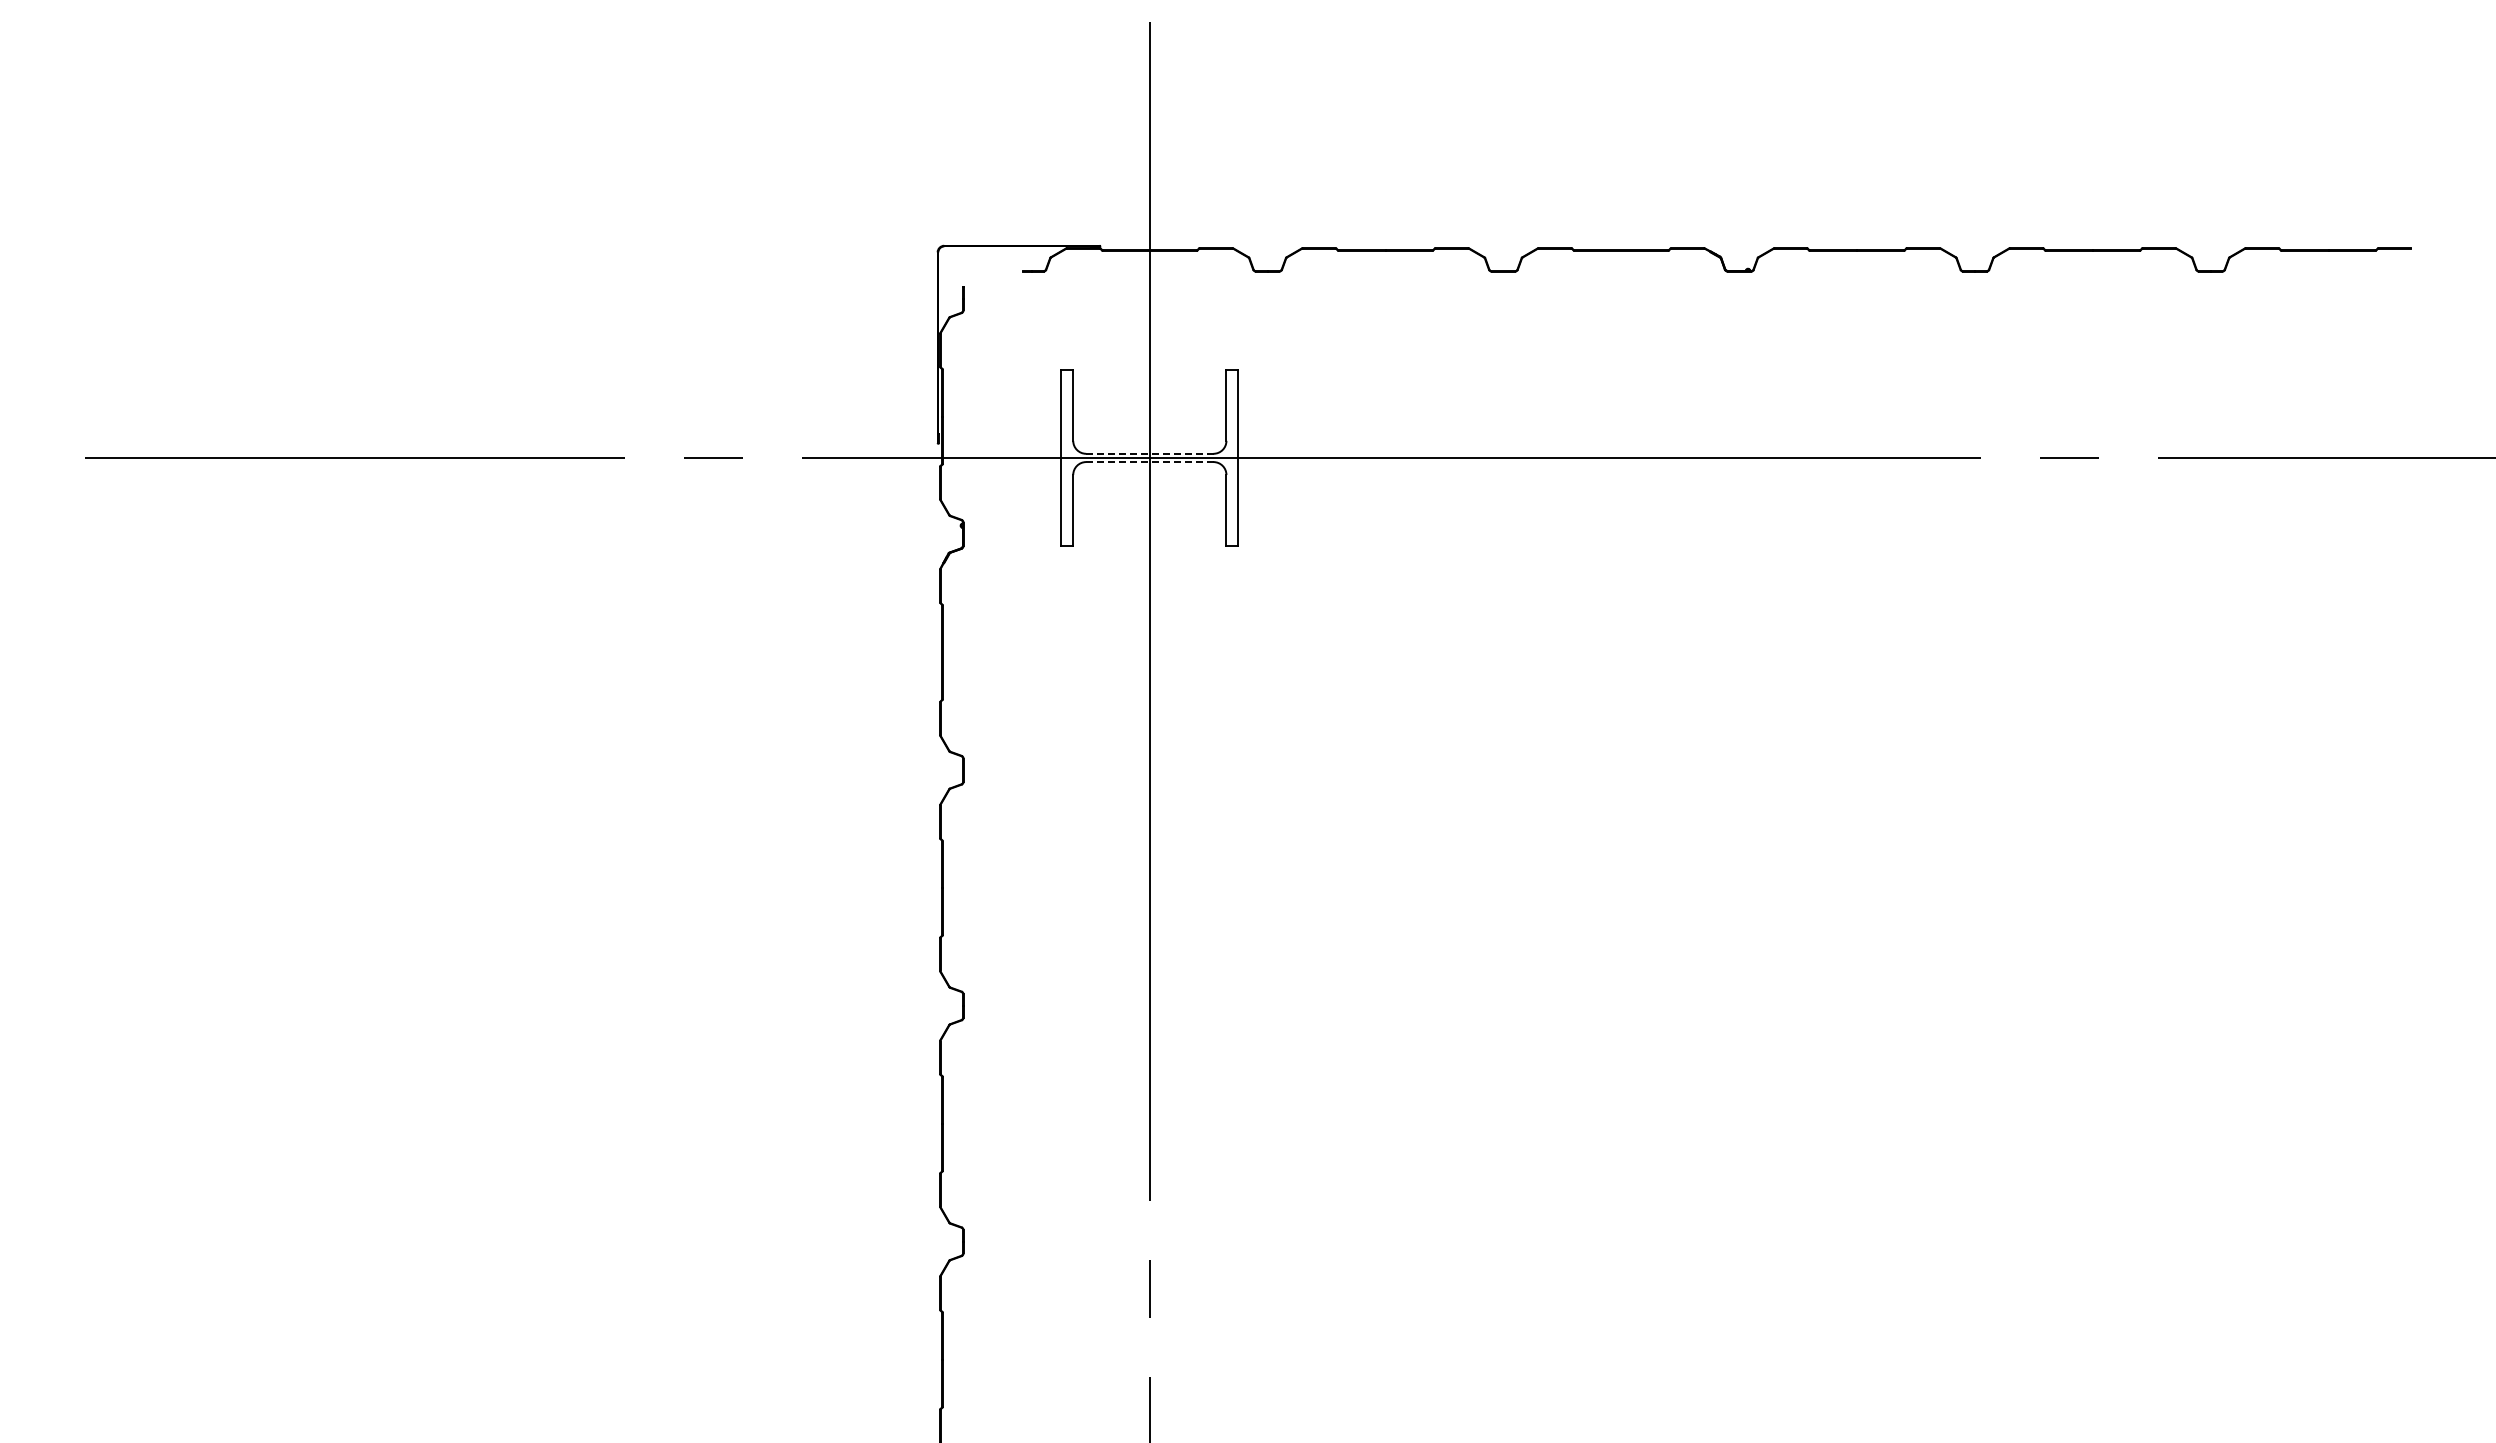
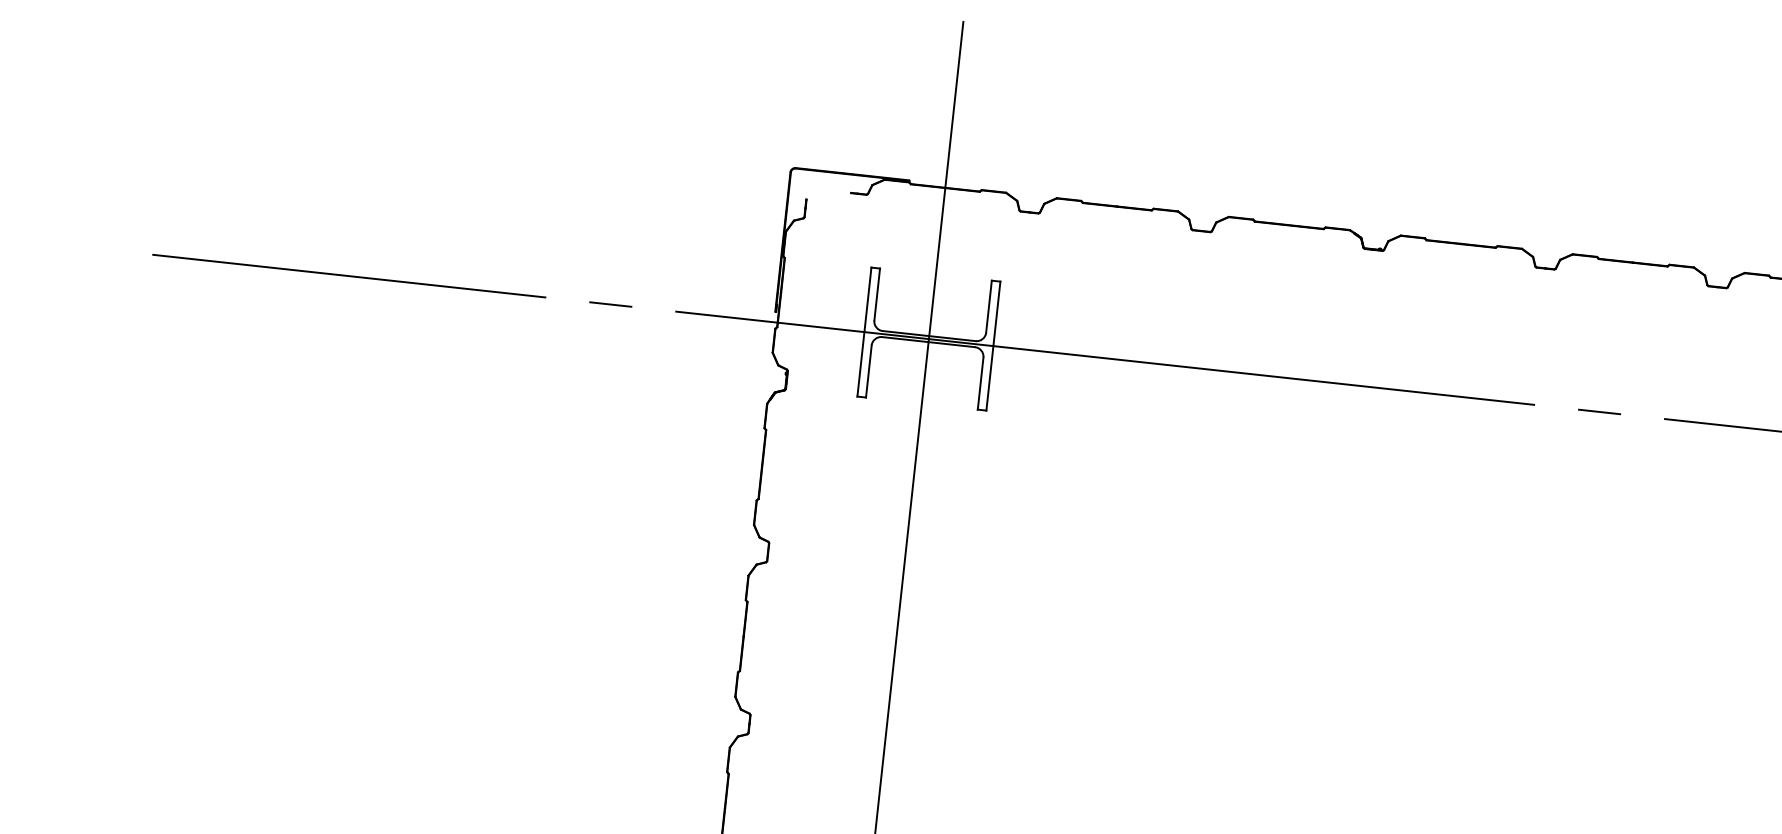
line: (1149, 453) -> (929, 335), dashed -> solid
line: (1149, 462) -> (928, 342), dashed -> solid

